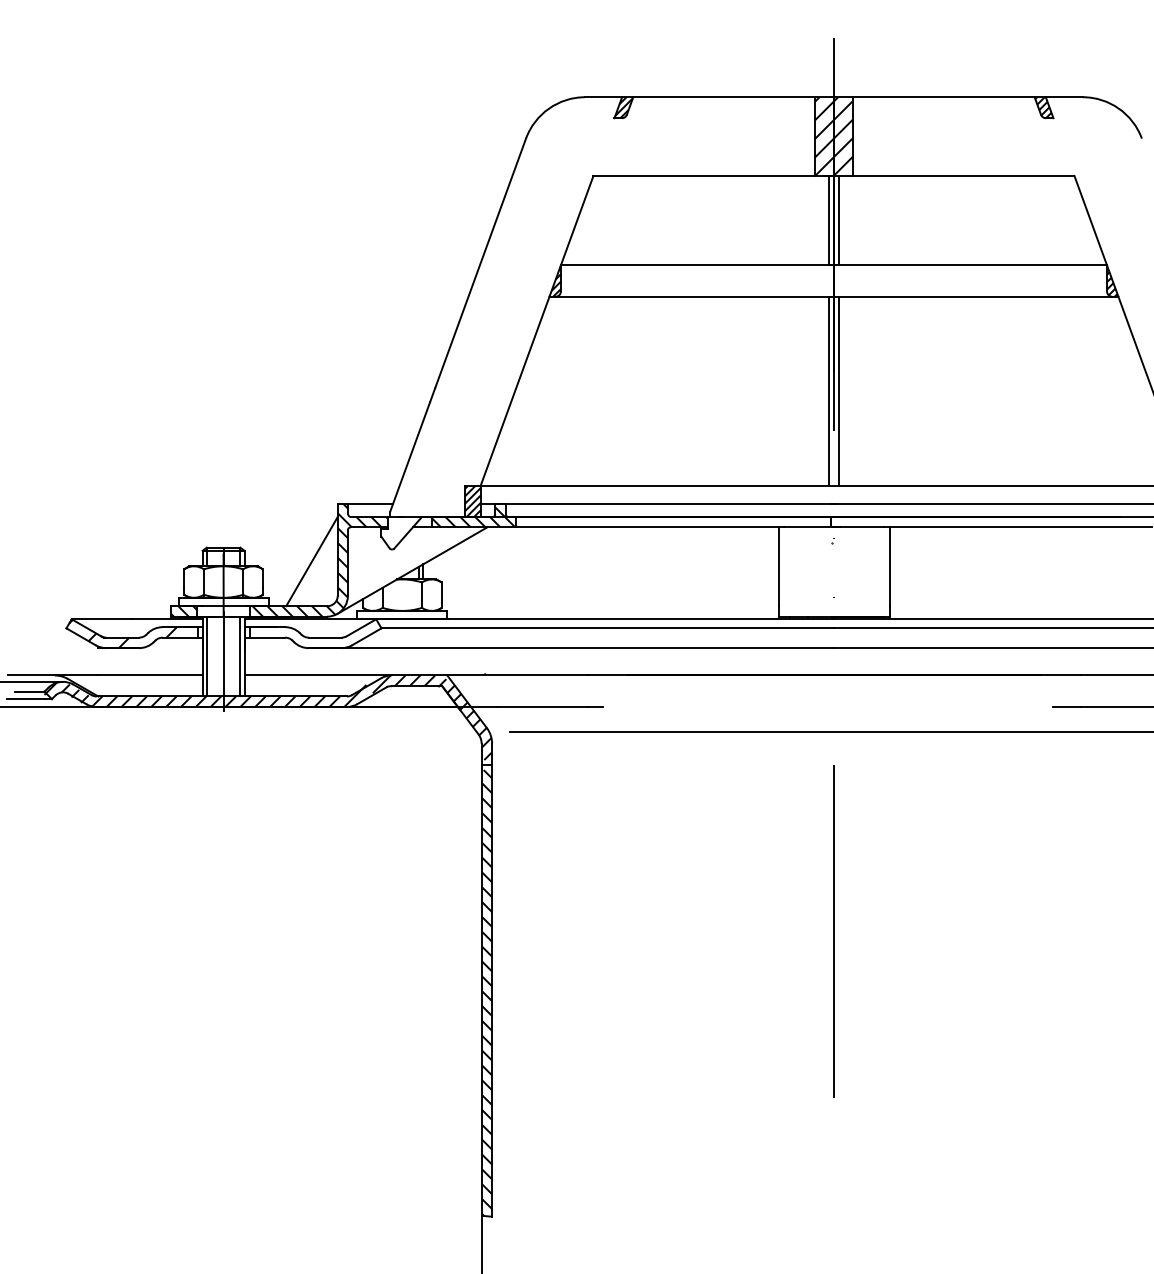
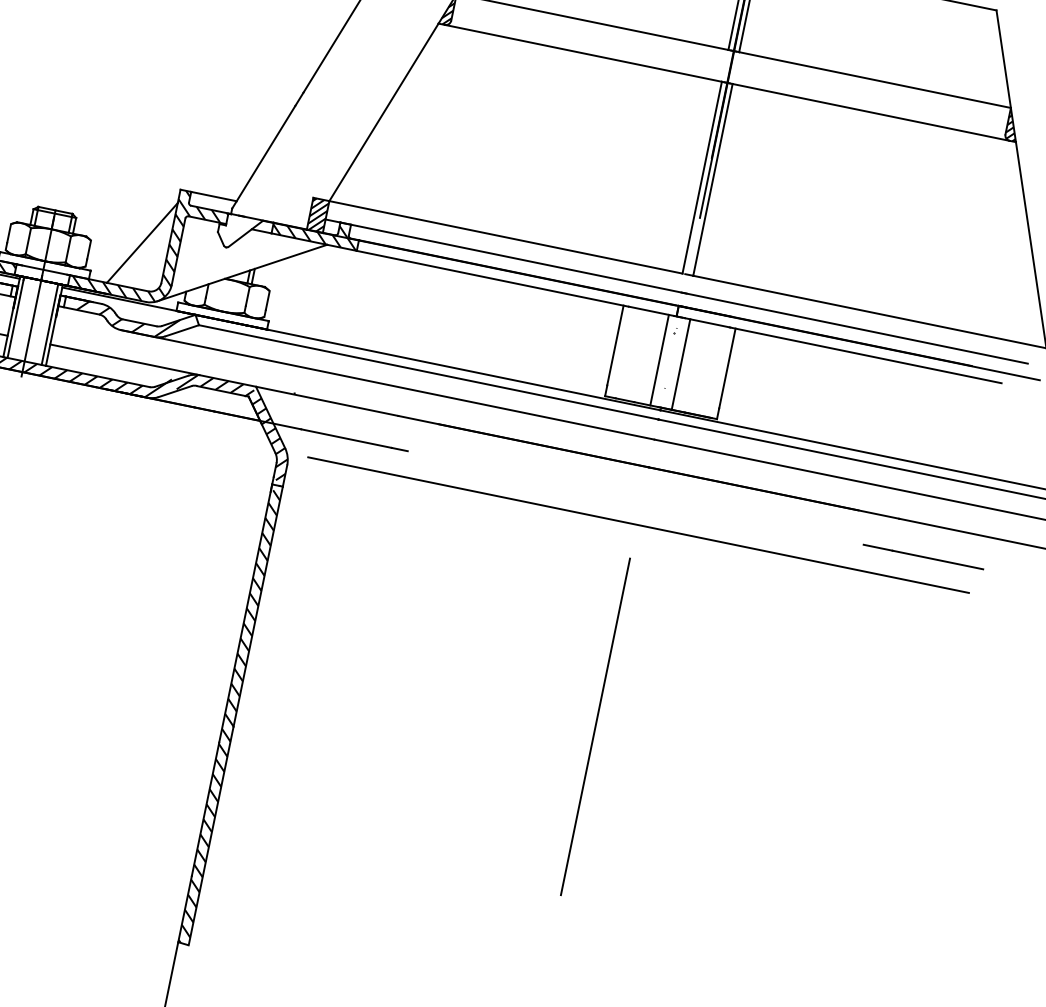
line: (823, 571) -> (659, 359), added
line: (844, 571) -> (680, 363), added
hatch: (306, 637) -> (120, 318), added

